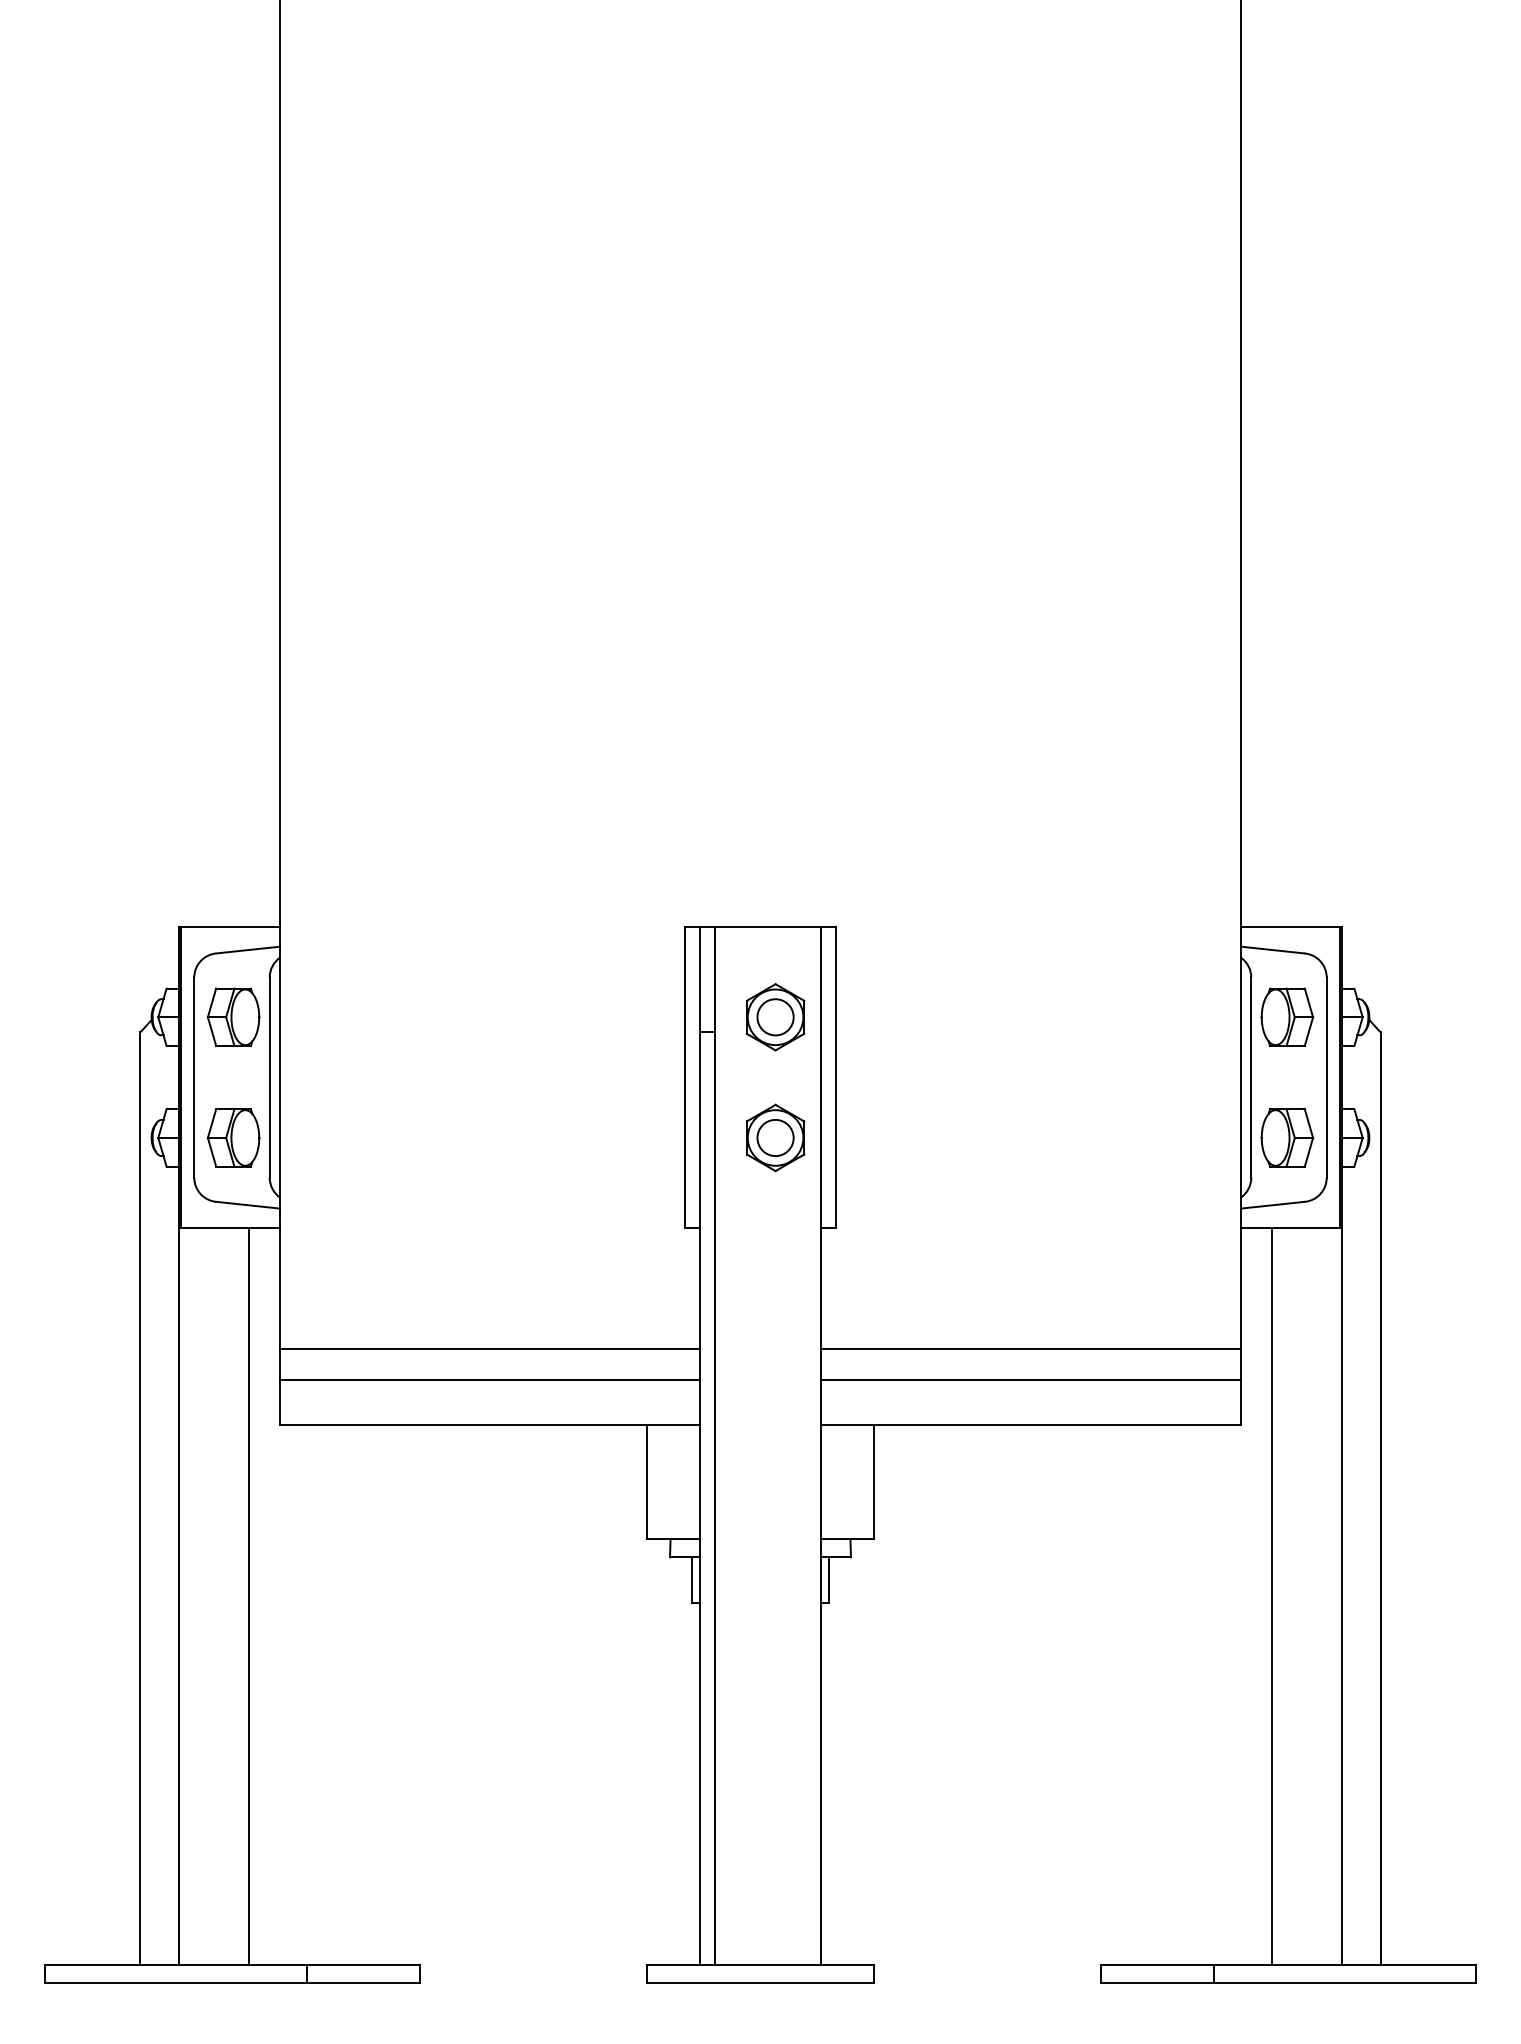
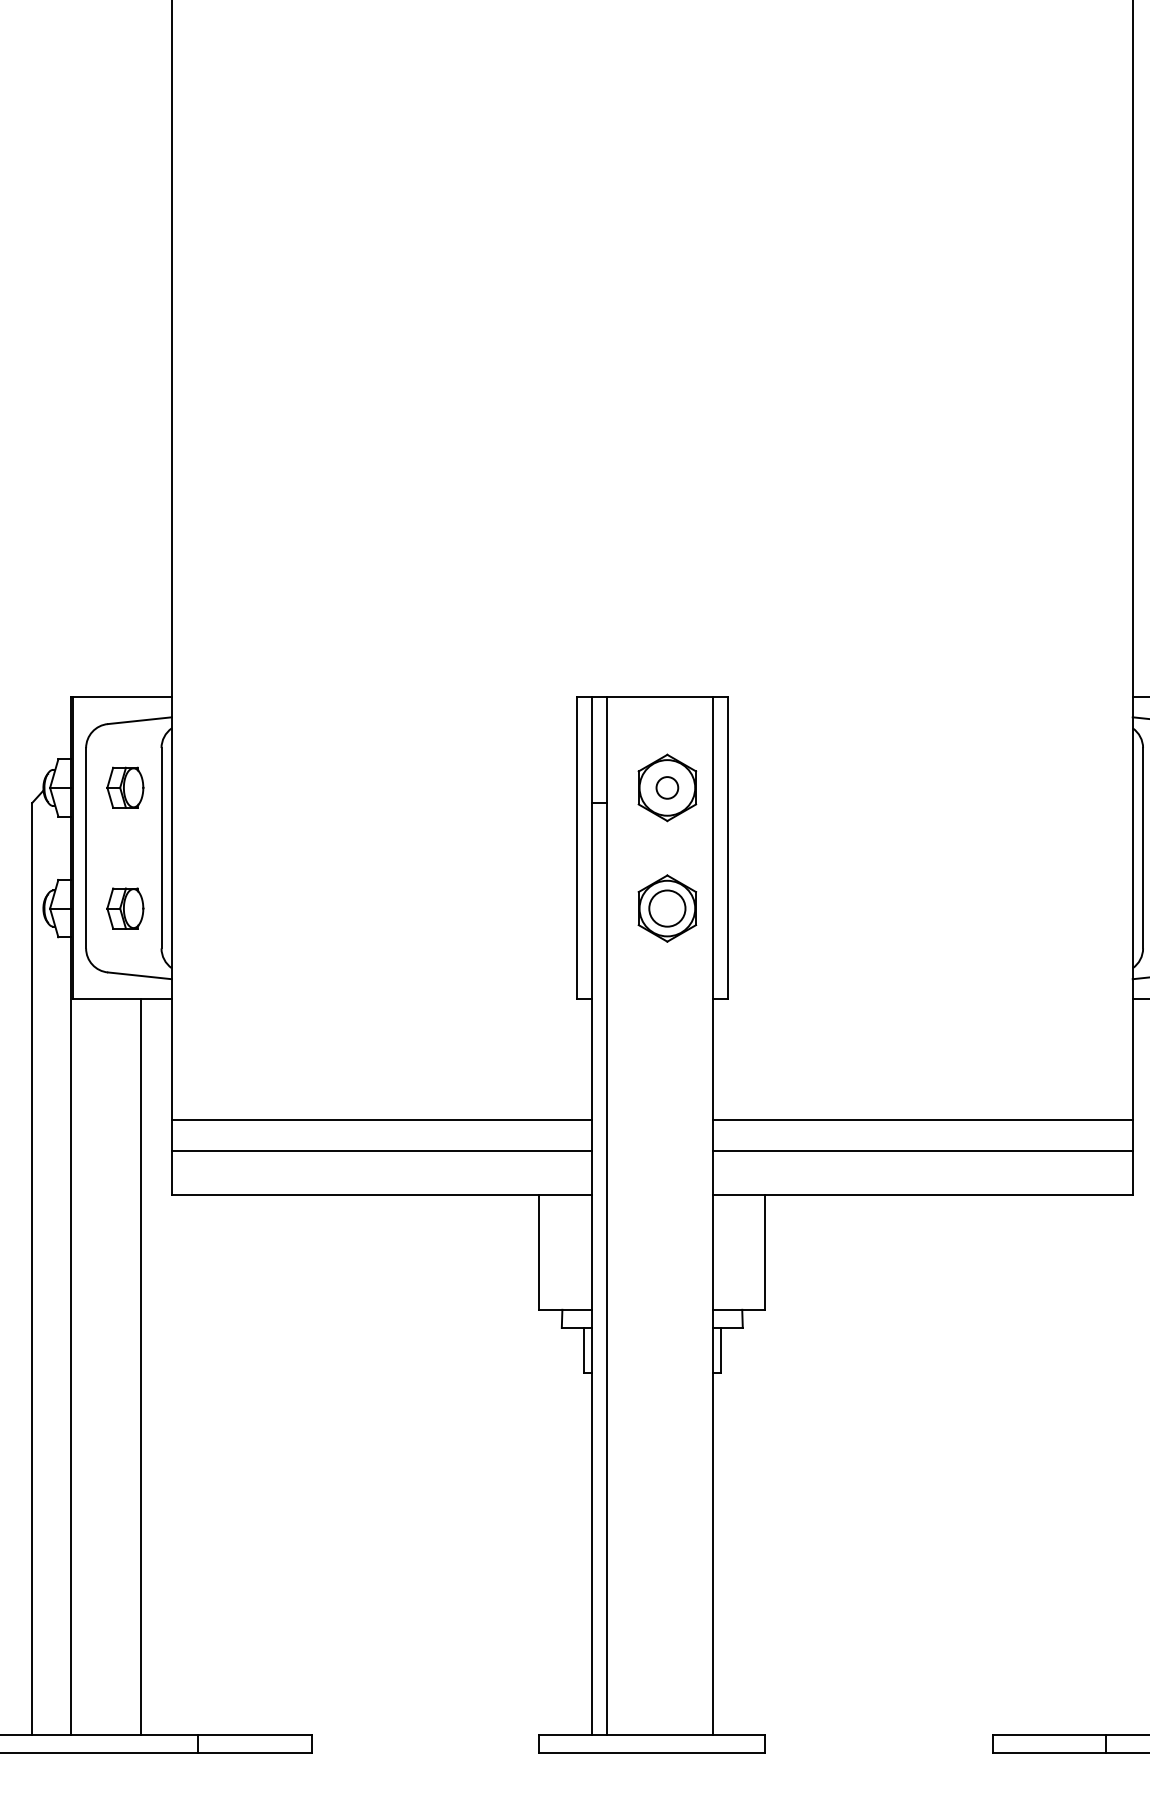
part: (233, 1016) -> (125, 787), size x0.7
circle: (775, 1017) -> (667, 788), size x0.6
part: (233, 1137) -> (125, 908), size x0.7

